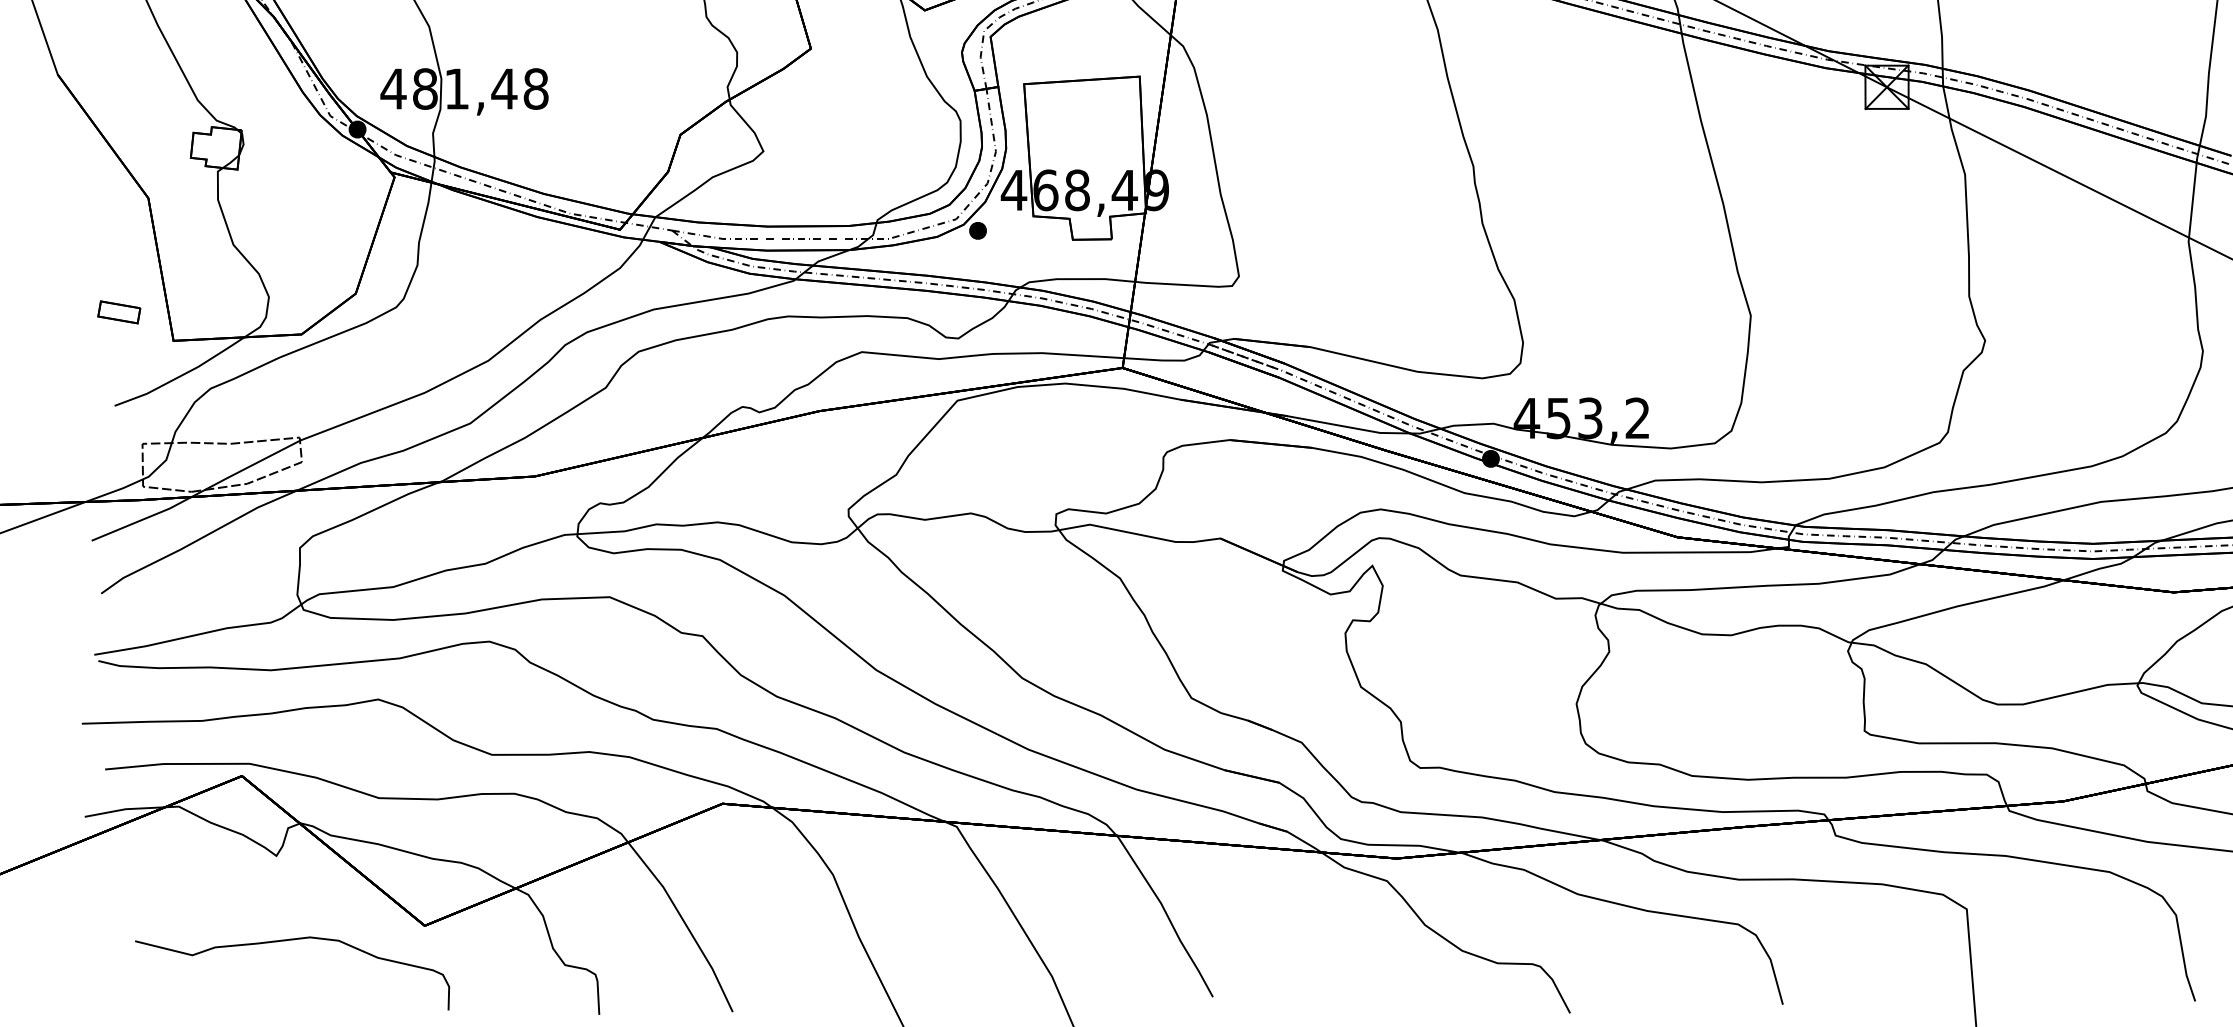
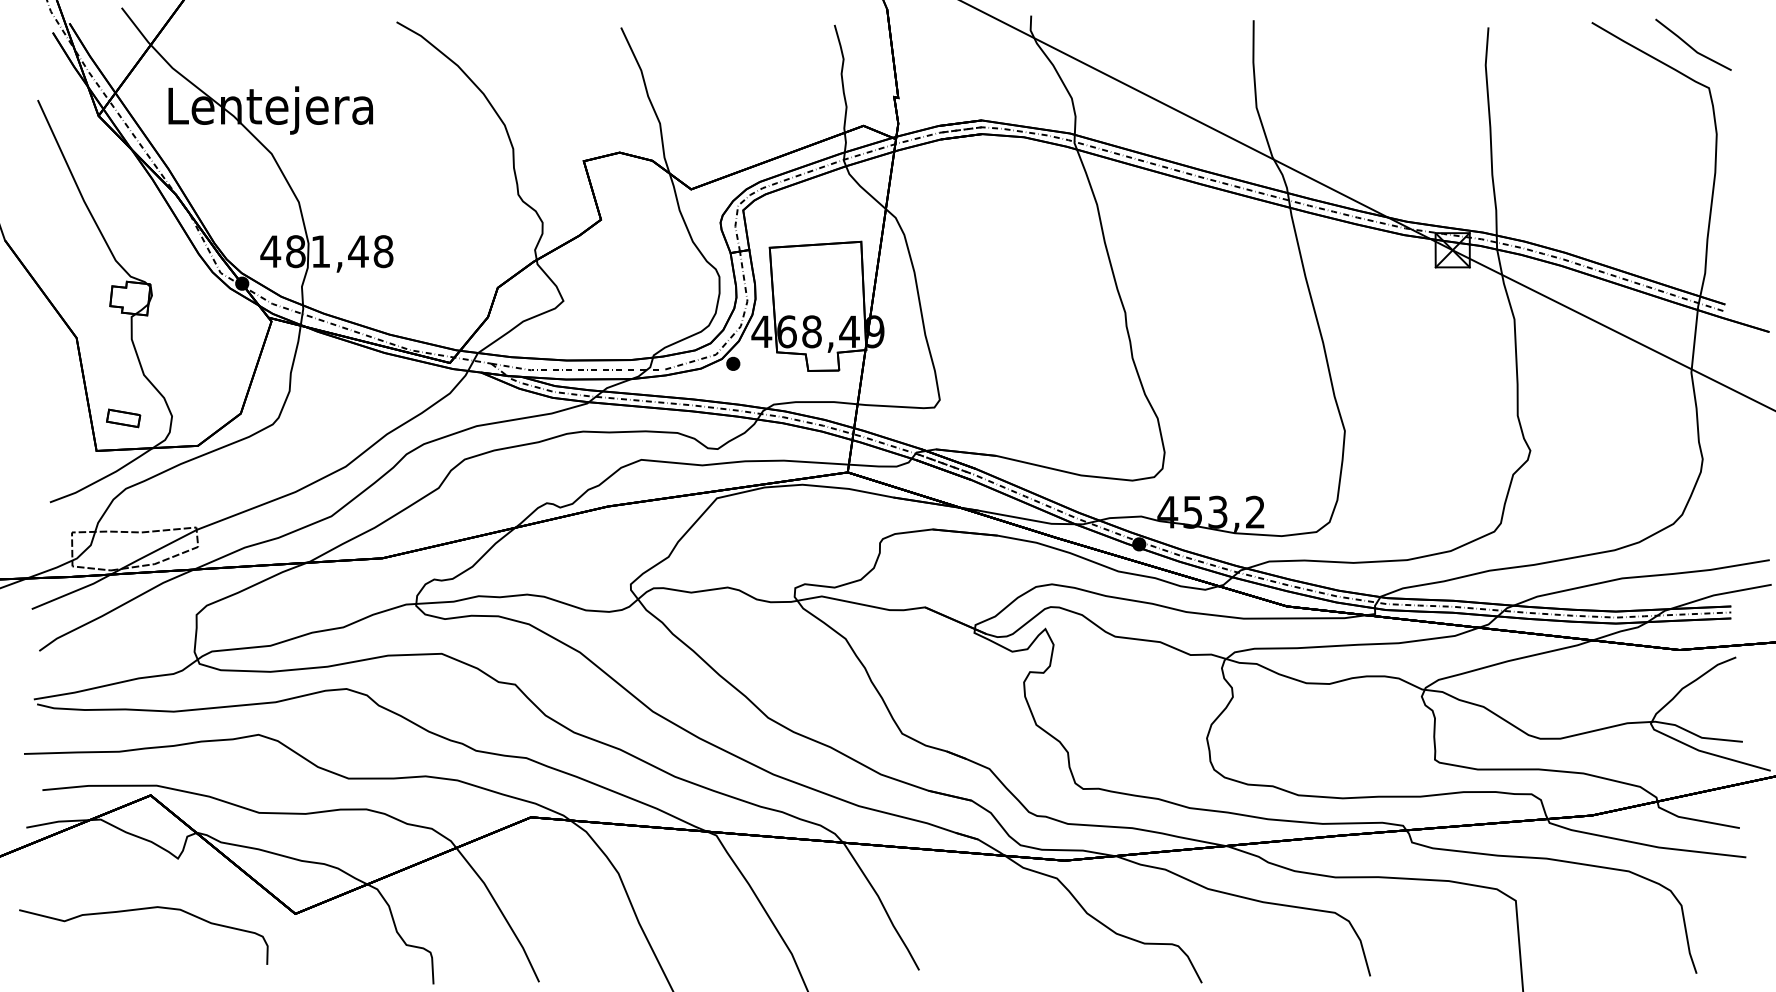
part: (119, 312) -> (123, 418), moved
curve: (287, 941) -> (139, 910), moved

